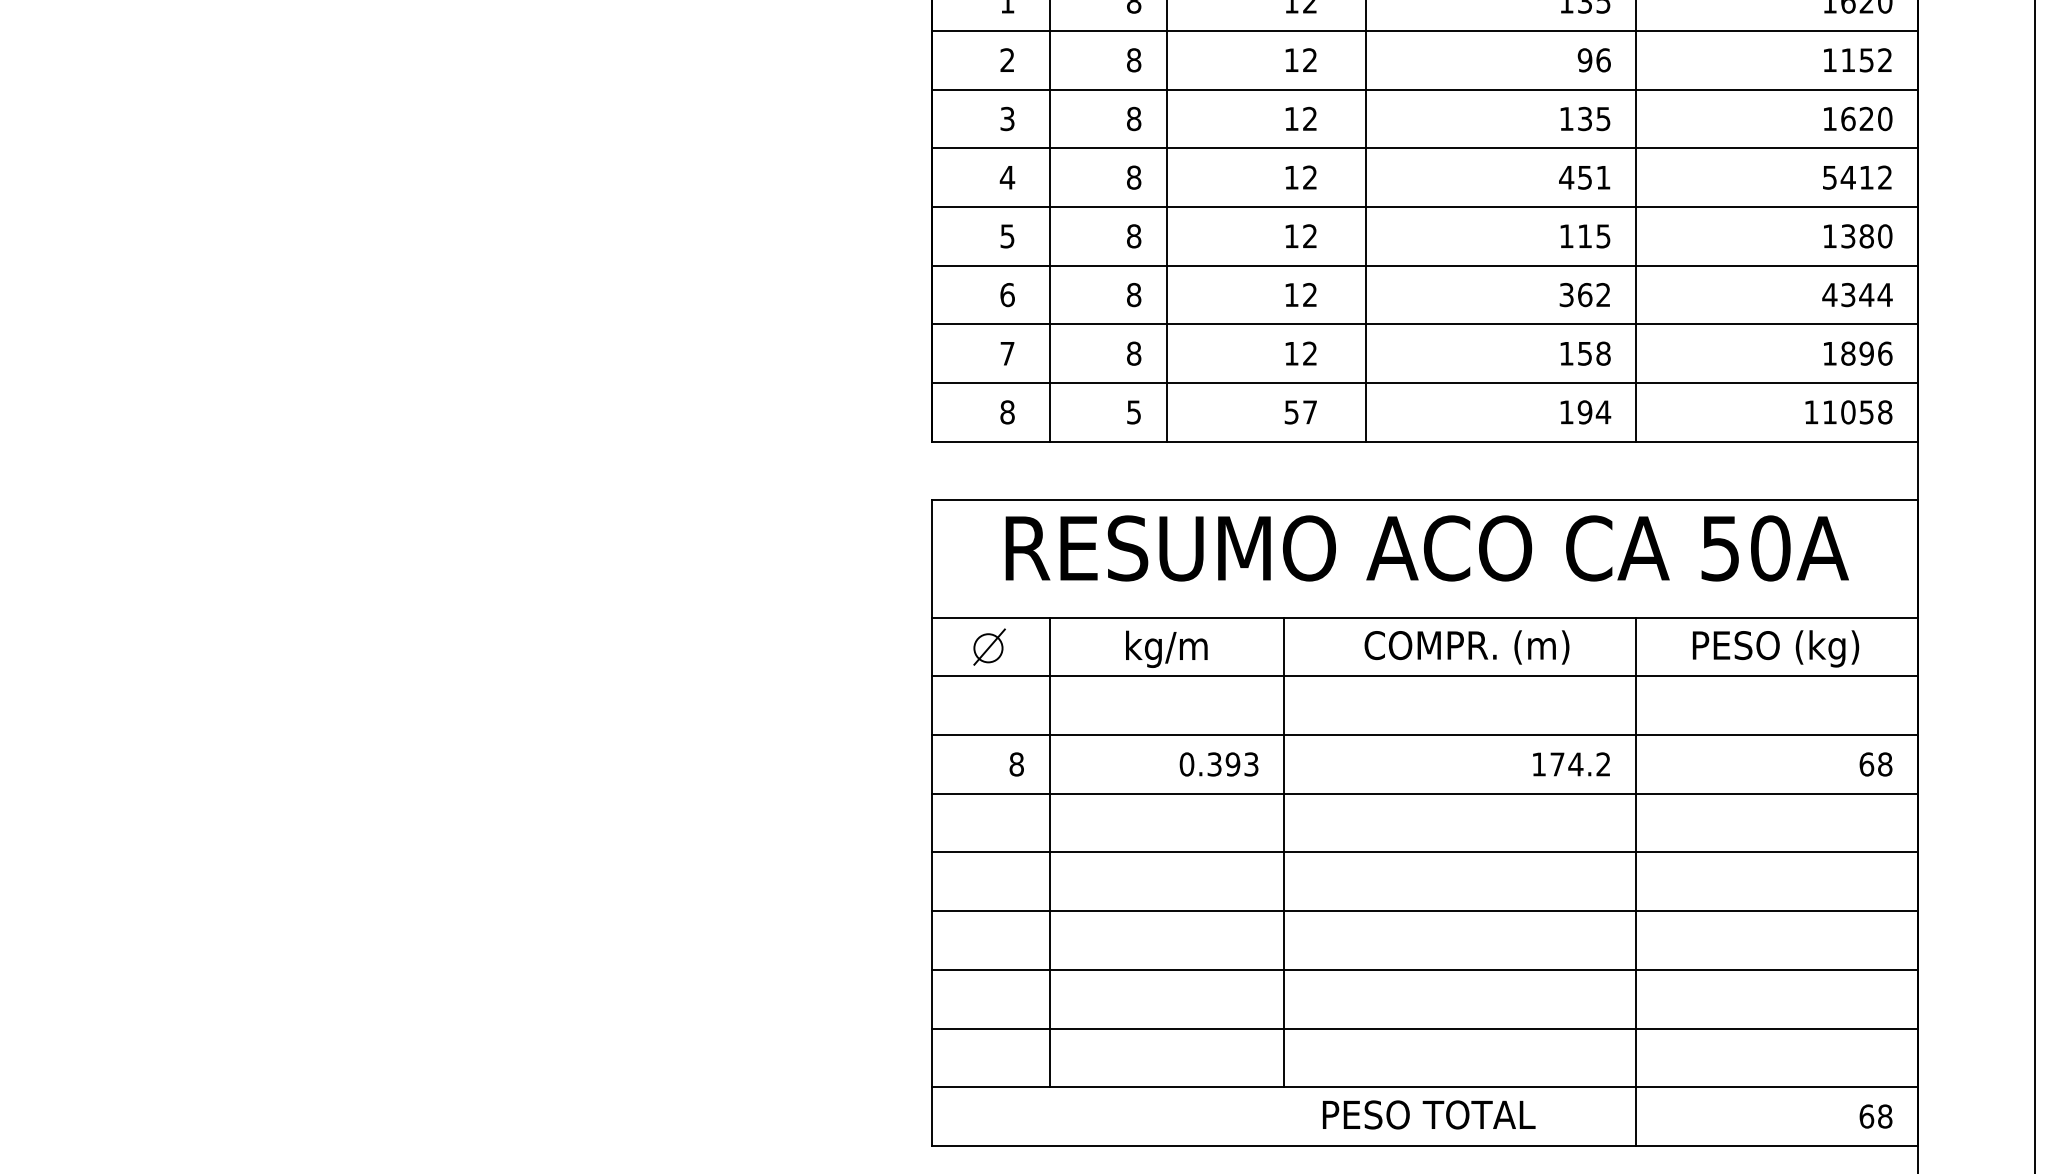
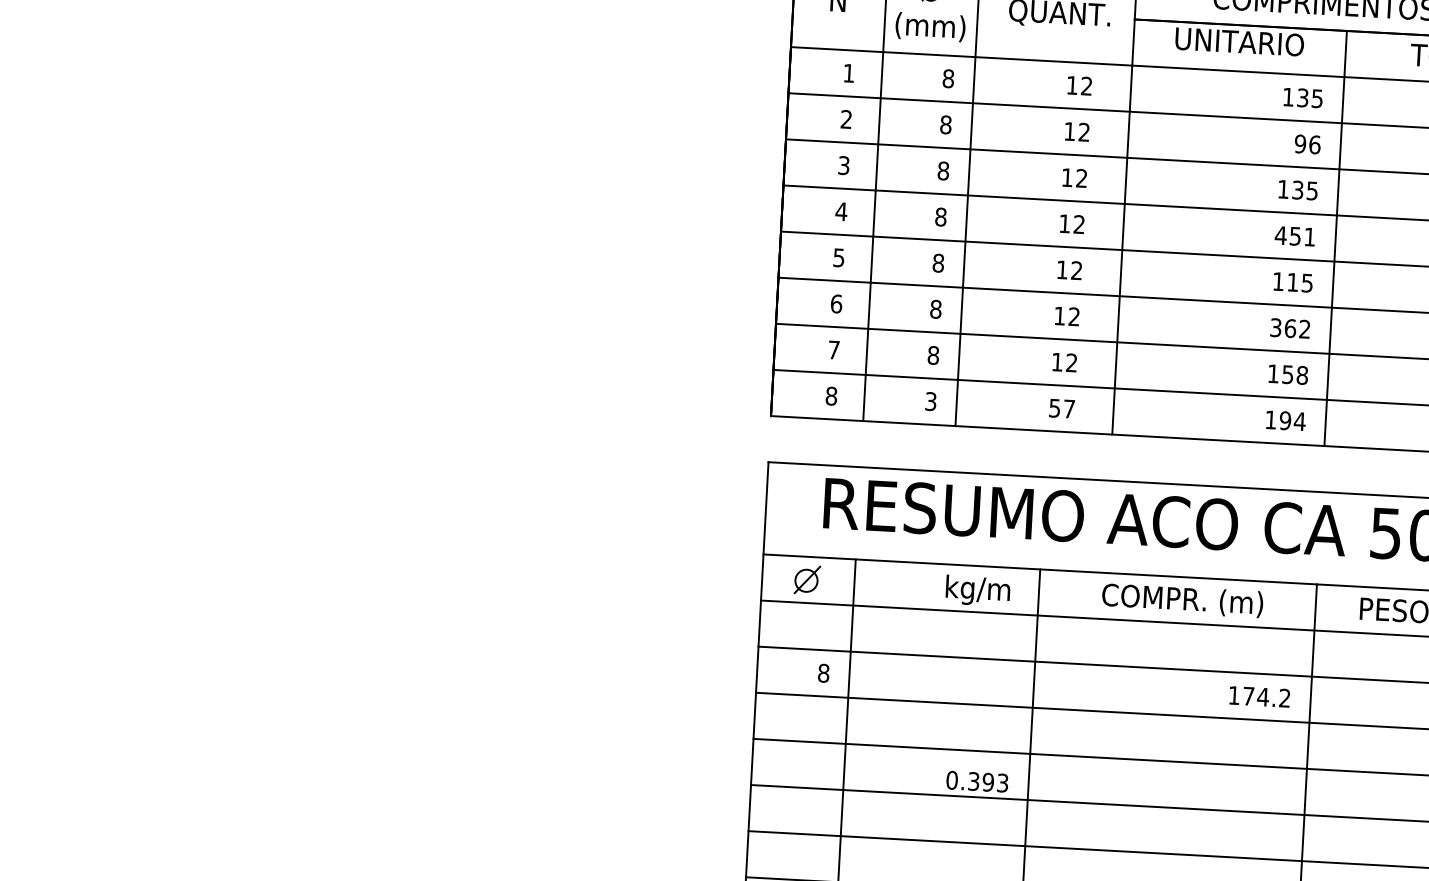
text: (1133, 411) -> (930, 400), 5 -> 3
text: (1166, 648) -> (977, 590), moved
text: (1218, 764) -> (976, 781), moved

